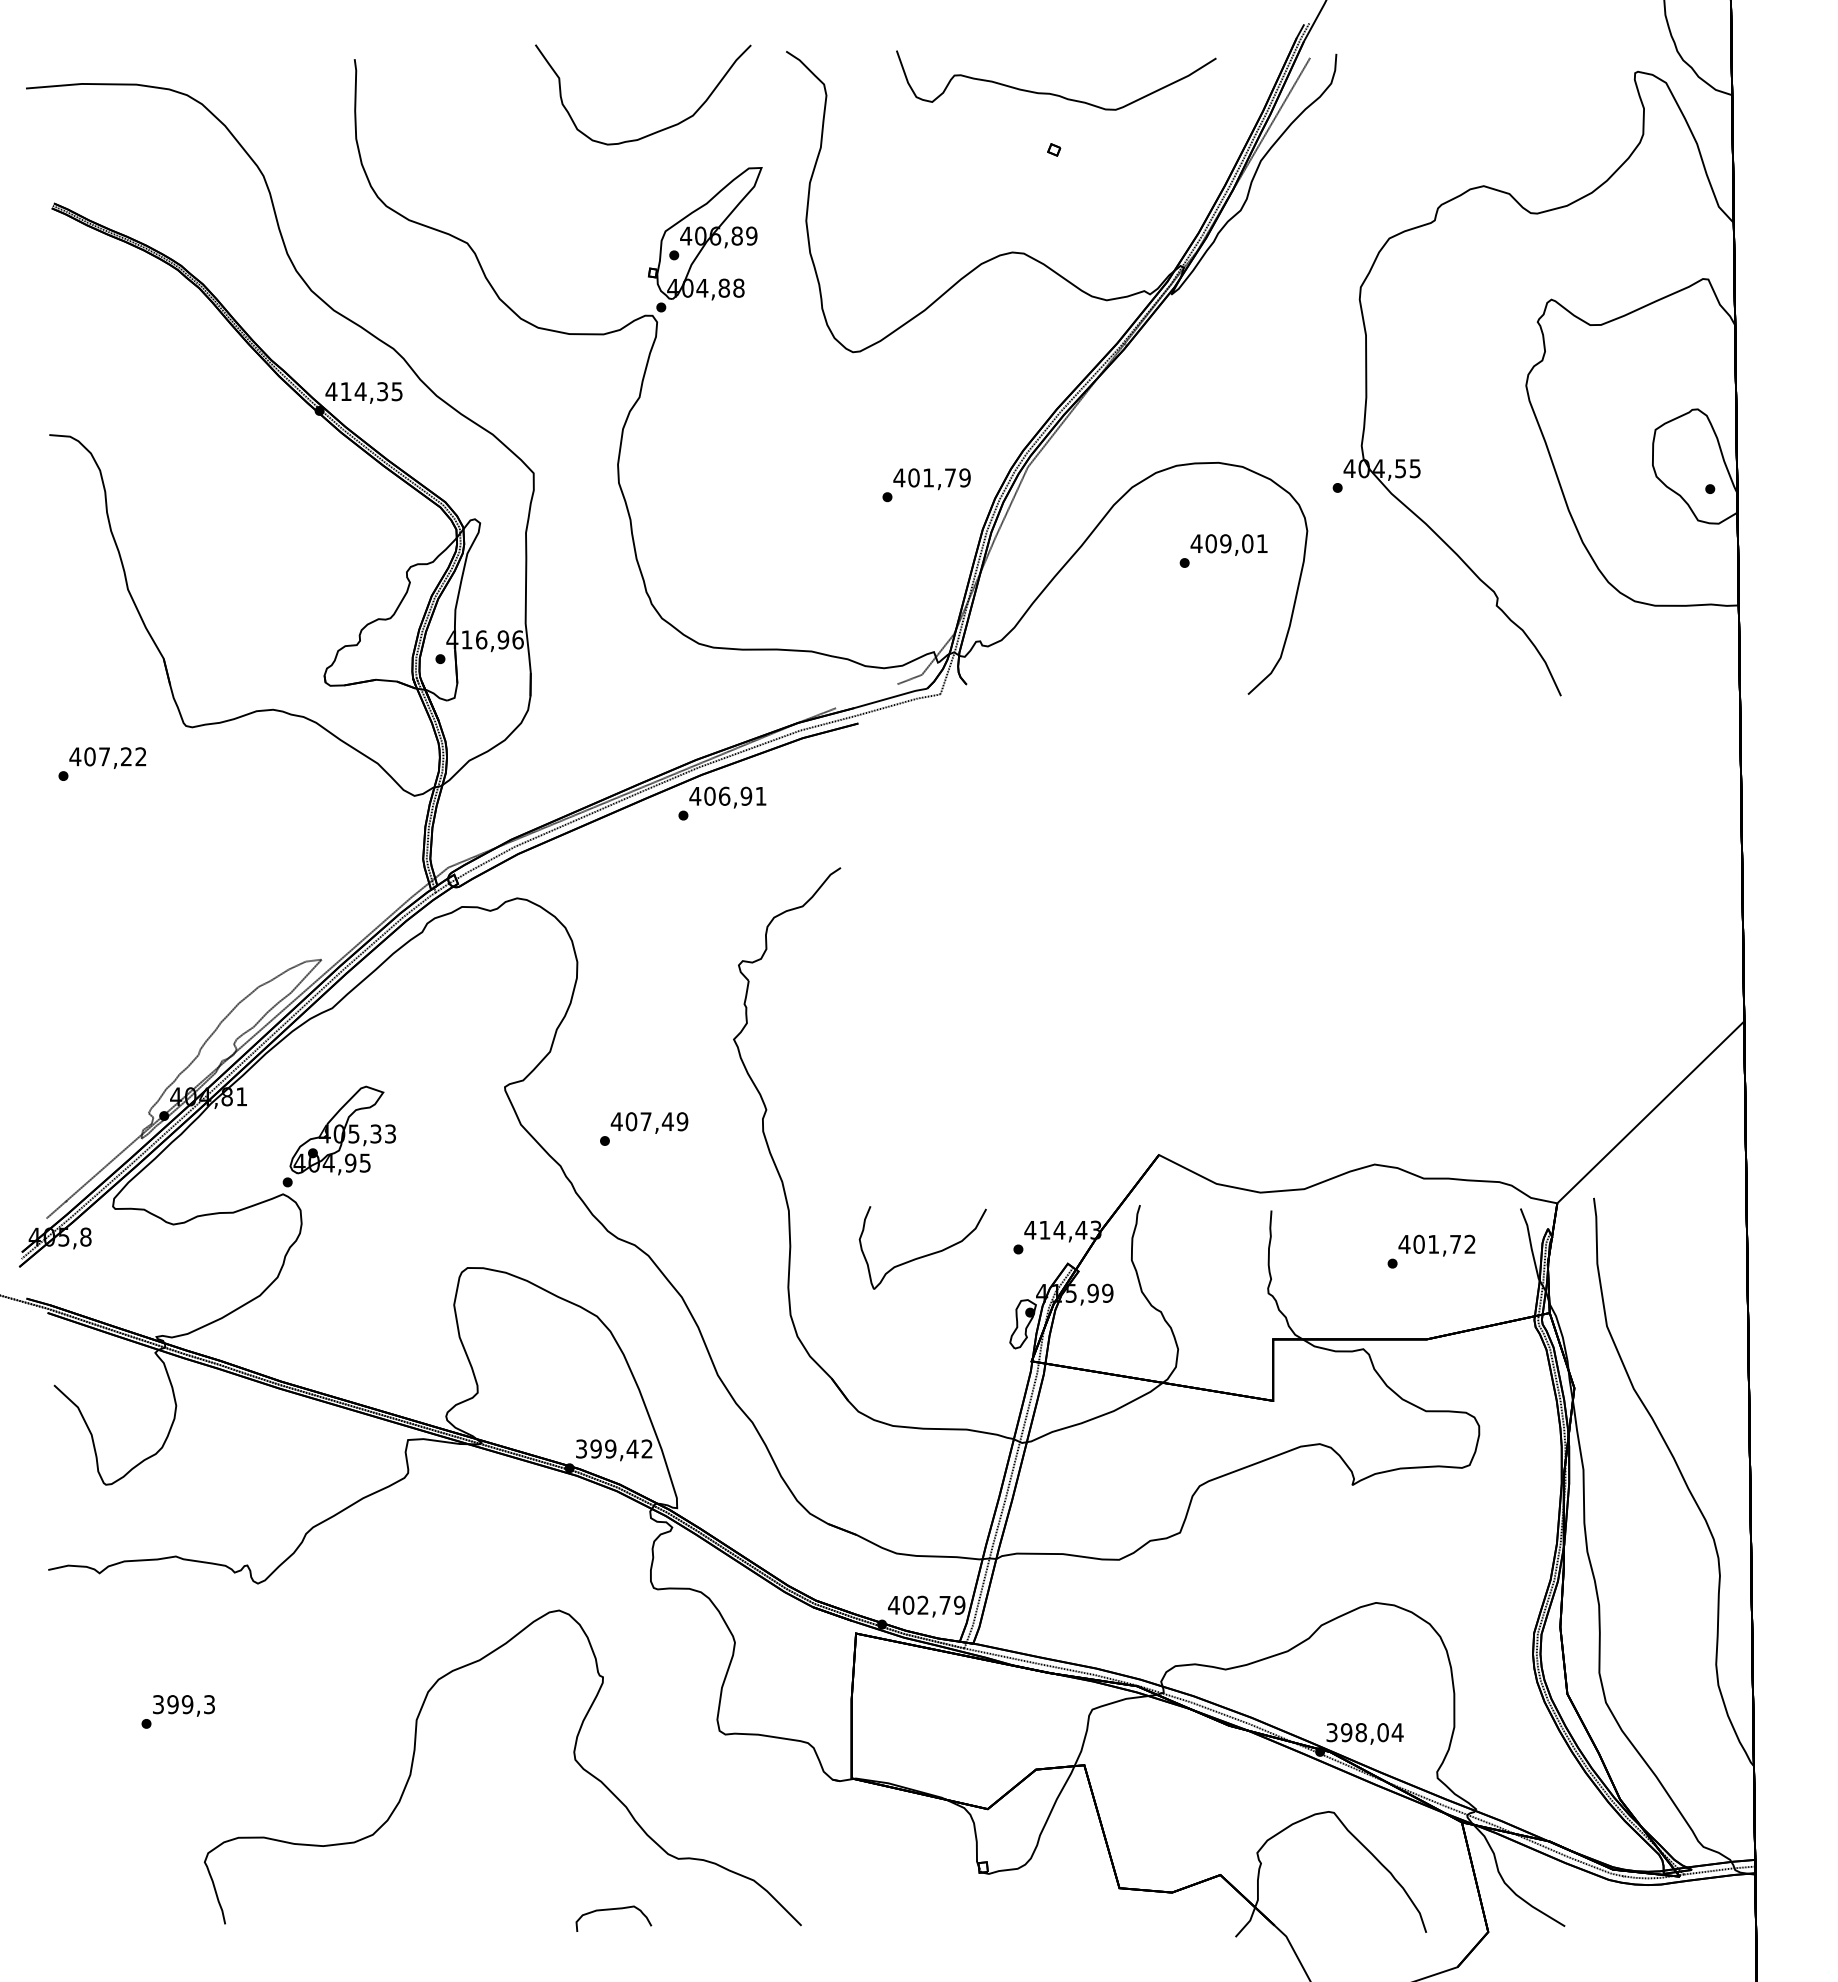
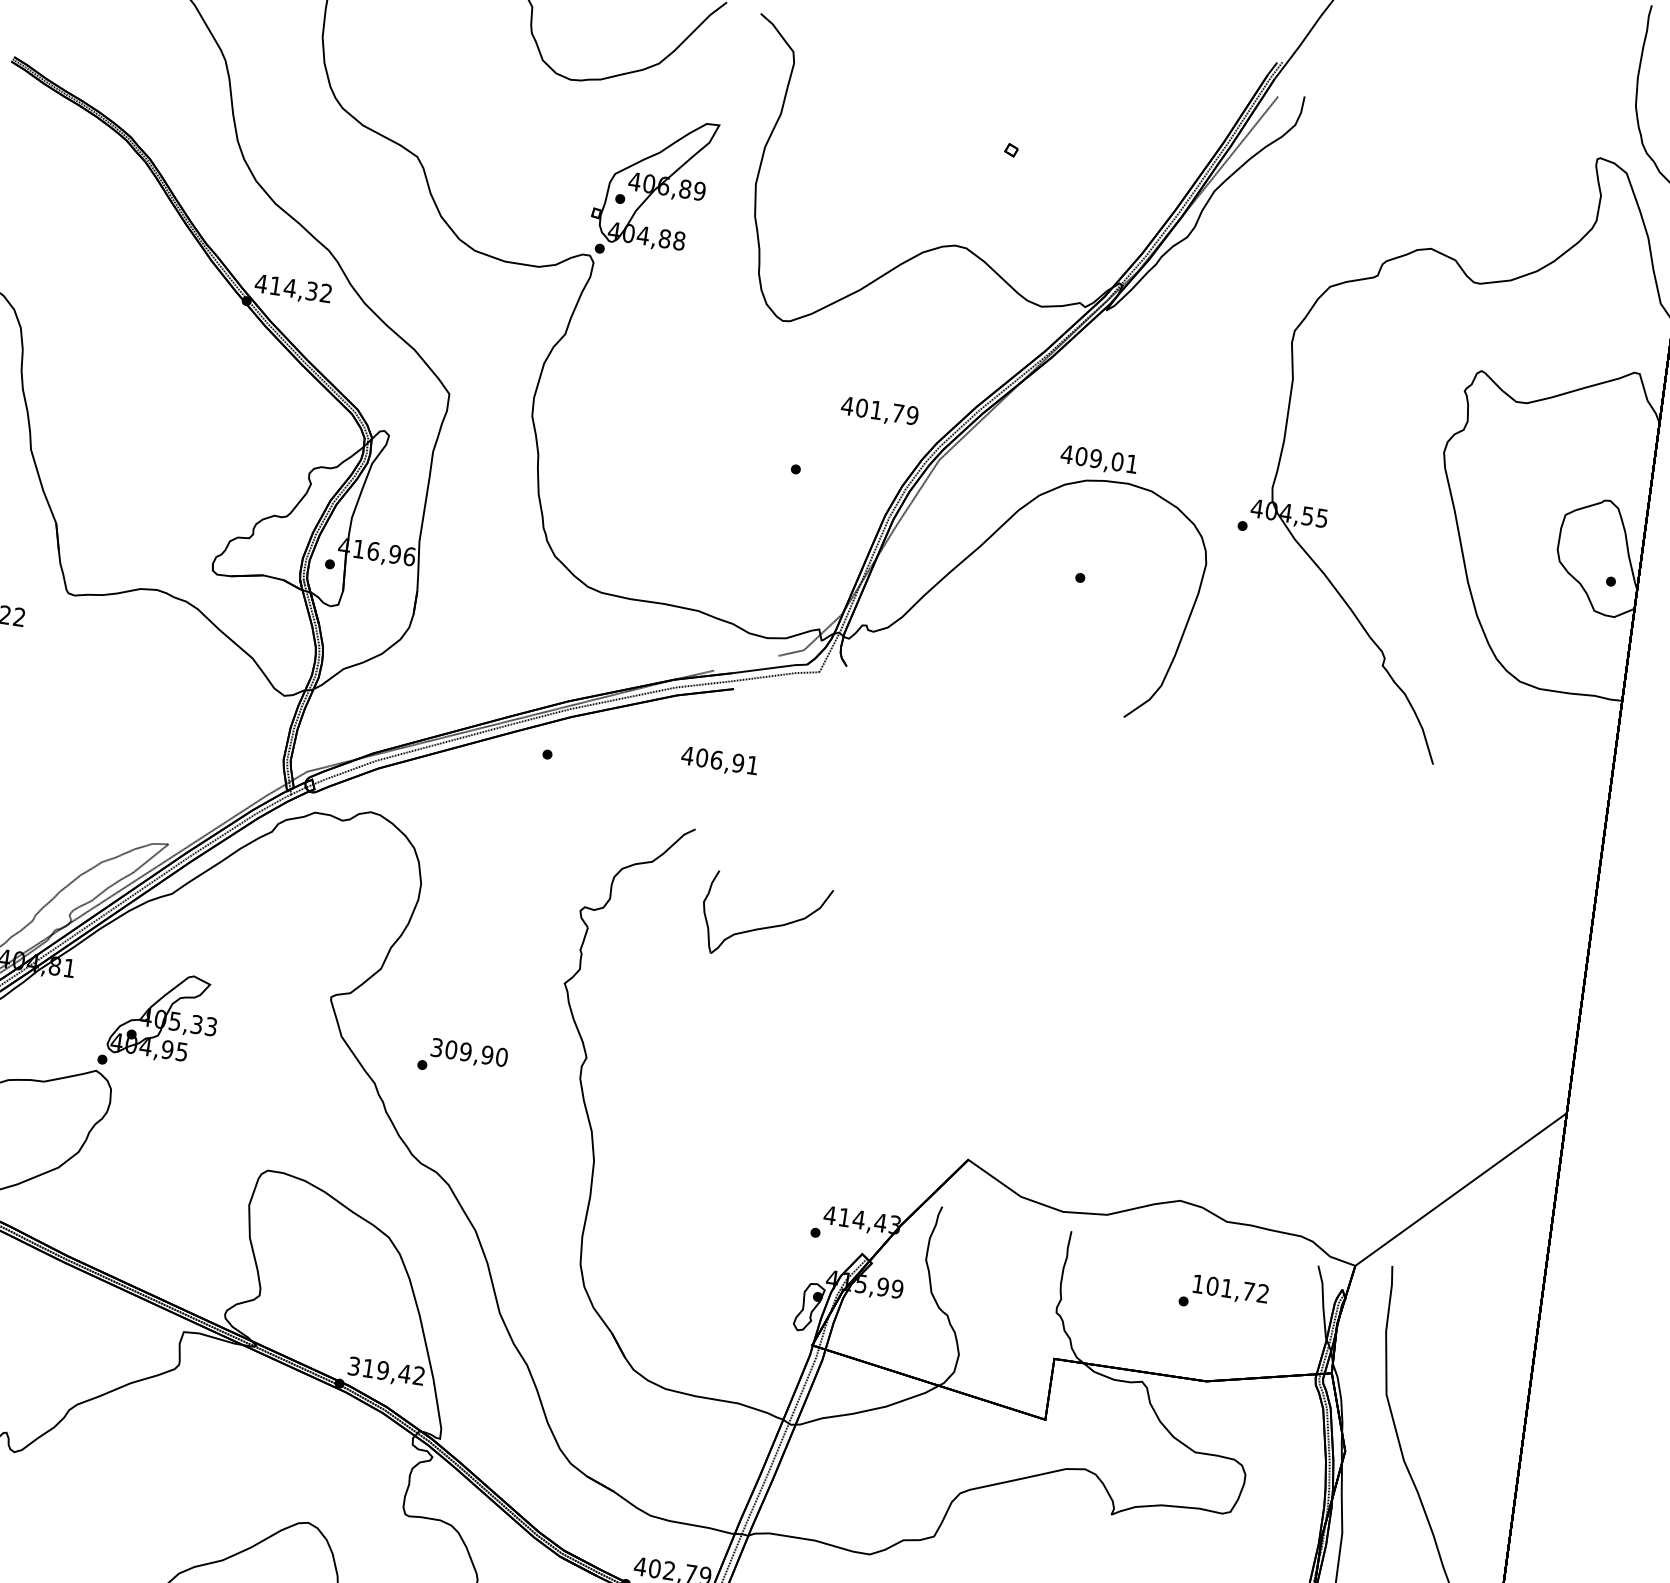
part: (1053, 93) -> (1019, 94), removed
text: (396, 391) -> (325, 293), 414,35 -> 414,32
text: (931, 479) -> (879, 412), moved
text: (1228, 544) -> (1098, 459), moved
text: (727, 797) -> (719, 761), moved
text: (649, 1121) -> (469, 1052), 407,49 -> 309,90
text: (1404, 1244) -> (1198, 1284), 401,72 -> 101,72
part: (926, 1254) -> (767, 926), moved
text: (595, 1448) -> (368, 1367), 399,42 -> 319,42

